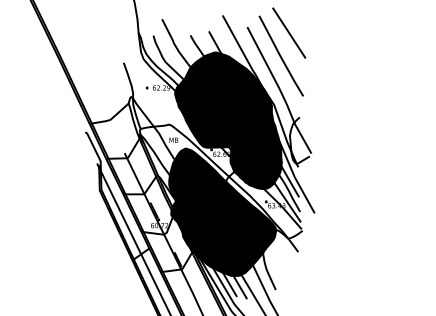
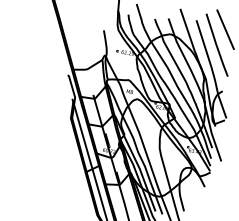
fill: (228, 120) -> (171, 84), removed
fill: (222, 211) -> (155, 148), removed

